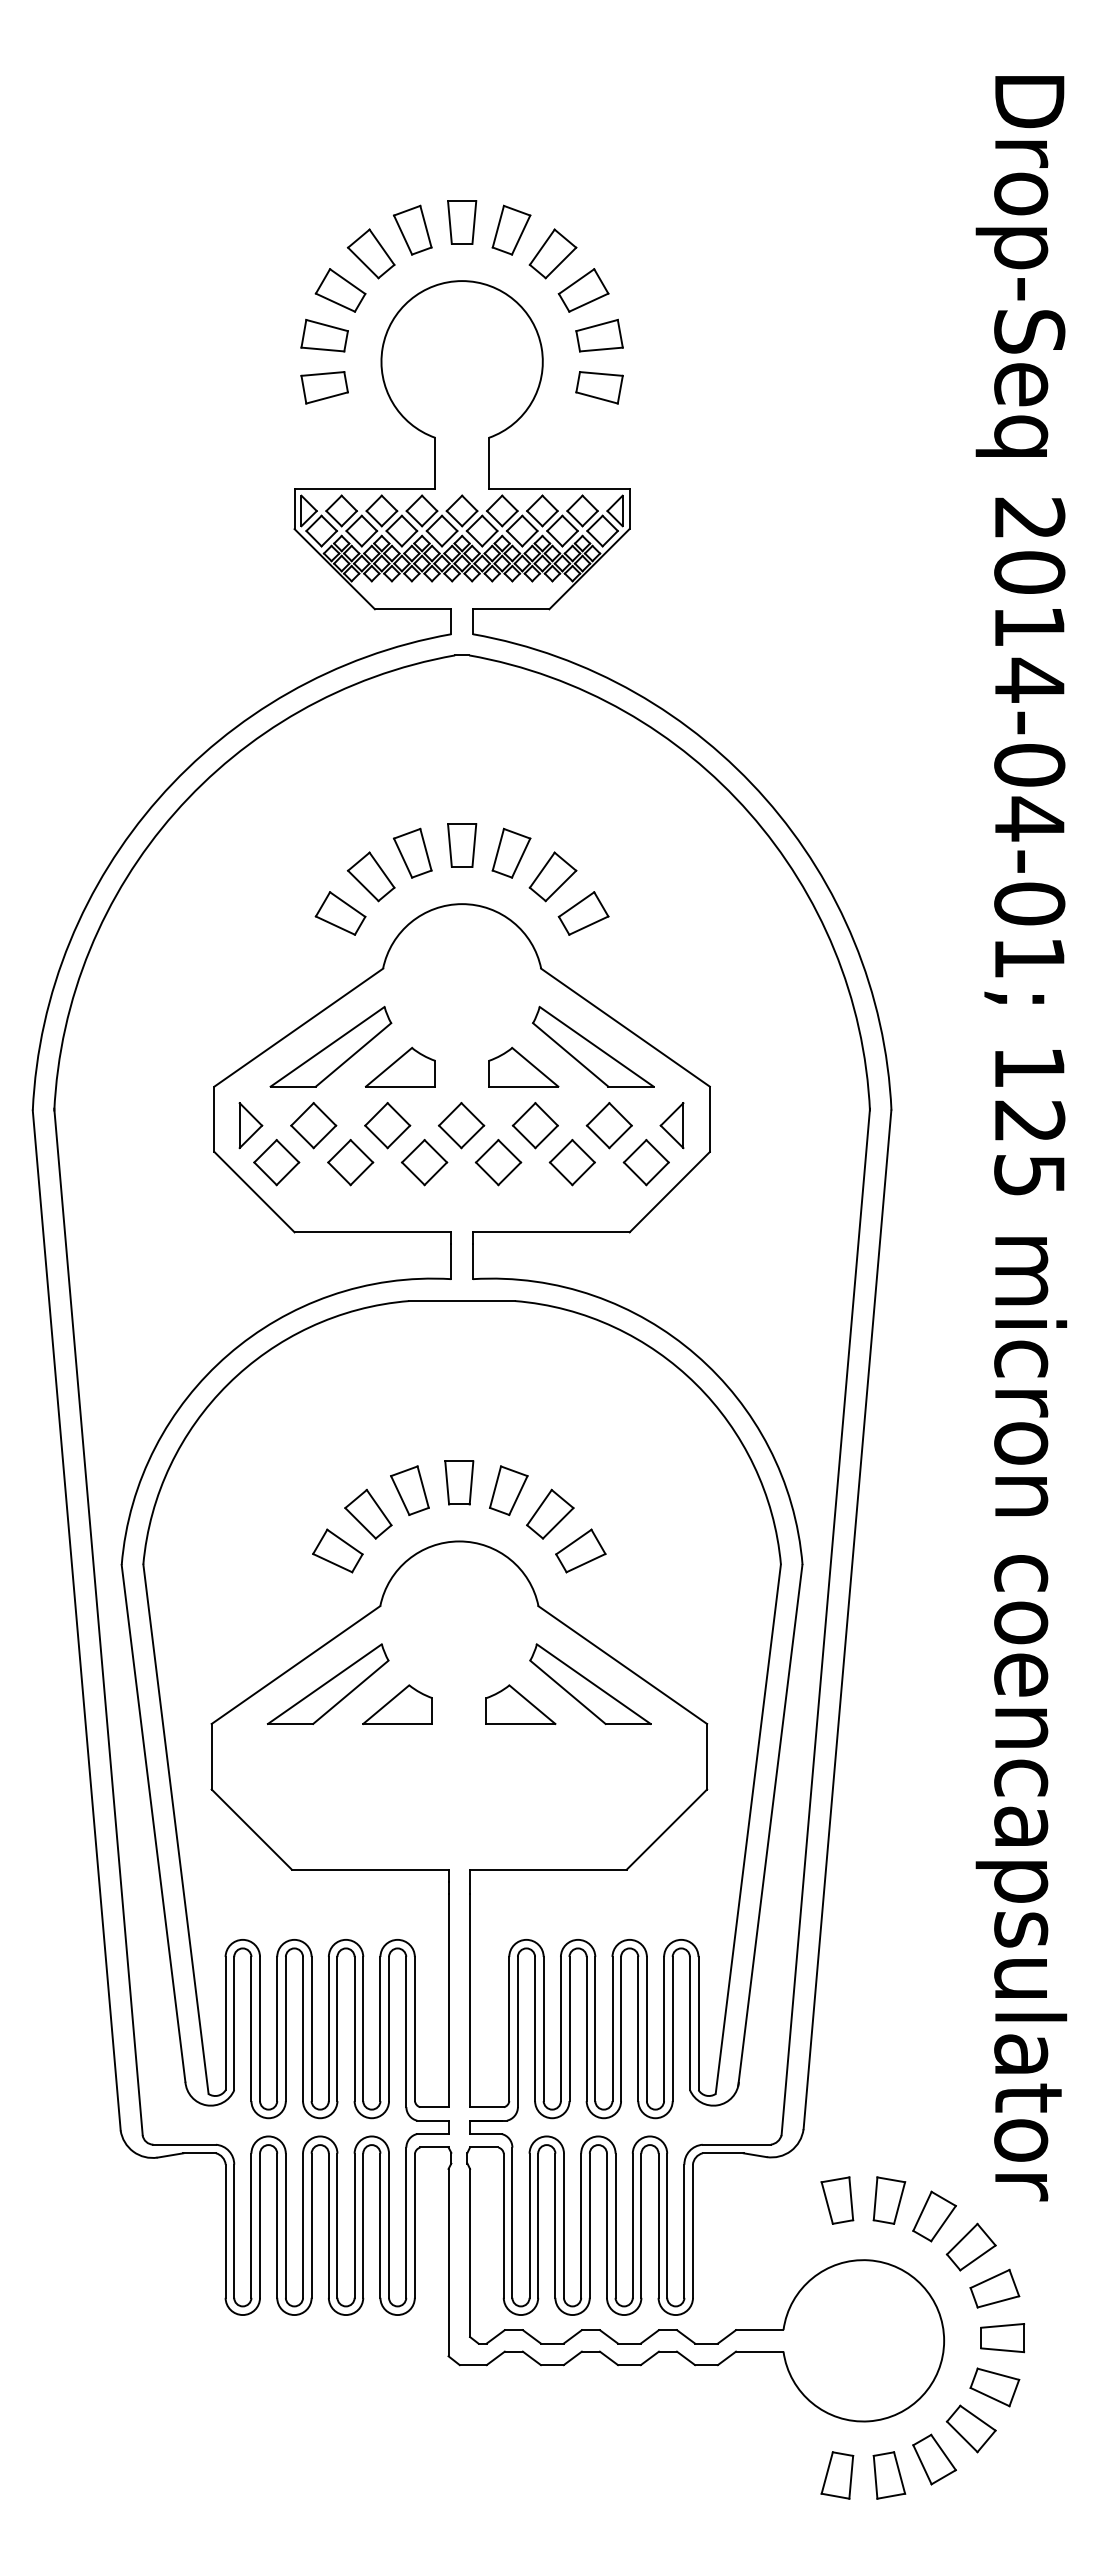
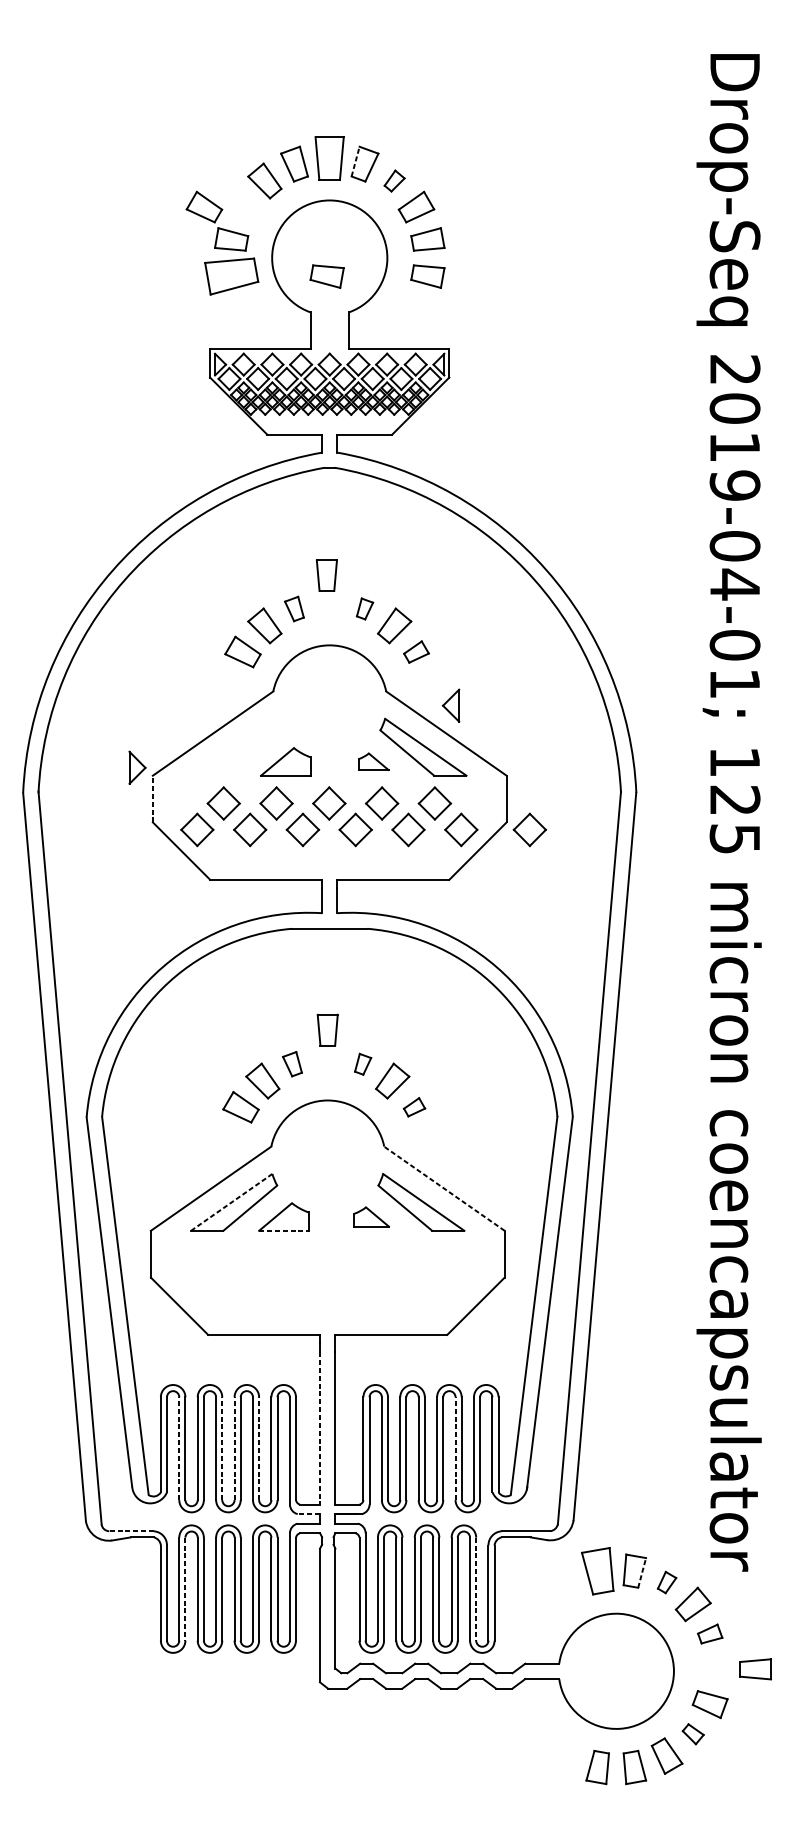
part: (462, 222) -> (330, 158), size x1.4
line: (498, 226) -> (355, 161), solid -> dashed
part: (552, 253) -> (394, 180), size x0.6
part: (340, 290) -> (204, 207), moved
part: (324, 387) -> (231, 276), size x1.6
part: (458, 387) -> (327, 276), added
text: (1029, 679) -> (734, 484), 2014-04-01; -> 2019-04-01;
part: (462, 845) -> (327, 575), moved
part: (412, 852) -> (294, 608), size x0.7
part: (511, 852) -> (365, 608), size x0.6
part: (583, 913) -> (416, 652), size x0.7
part: (330, 1046) -> (235, 747), removed
part: (523, 1066) -> (373, 761), size x0.6
line: (214, 1119) -> (152, 799), solid -> dashed
part: (250, 1125) -> (137, 767), moved
part: (671, 1125) -> (450, 705), moved
part: (741, 1162) -> (529, 829), added
part: (459, 1482) -> (327, 1029), moved
part: (409, 1490) -> (292, 1064), size x0.7
part: (508, 1490) -> (362, 1064), size x0.6
part: (580, 1550) -> (414, 1106), size x0.6
line: (622, 1665) -> (444, 1189), solid -> dashed
line: (325, 1683) -> (232, 1201), solid -> dashed
part: (520, 1704) -> (371, 1216), size x0.7
line: (397, 1723) -> (283, 1230), solid -> dashed
line: (448, 2000) -> (320, 1428), solid -> dashed
line: (251, 2029) -> (179, 1449), solid -> dashed
line: (311, 2029) -> (222, 1449), solid -> dashed
line: (328, 2029) -> (234, 1449), solid -> dashed
line: (363, 2029) -> (259, 1449), solid -> dashed
line: (638, 2029) -> (455, 1449), solid -> dashed
line: (432, 2120) -> (308, 1513), solid -> dashed
line: (184, 2144) -> (131, 1531), solid -> dashed
part: (837, 2200) -> (597, 1571), size x1.4
line: (899, 2203) -> (642, 1573), solid -> dashed
part: (934, 2216) -> (667, 1582), size x0.6
line: (260, 2226) -> (185, 1589), solid -> dashed
line: (667, 2226) -> (476, 1589), solid -> dashed
part: (994, 2288) -> (709, 1633), size x0.7
part: (1002, 2338) -> (755, 1669), moved
part: (970, 2428) -> (692, 1733), size x0.6

